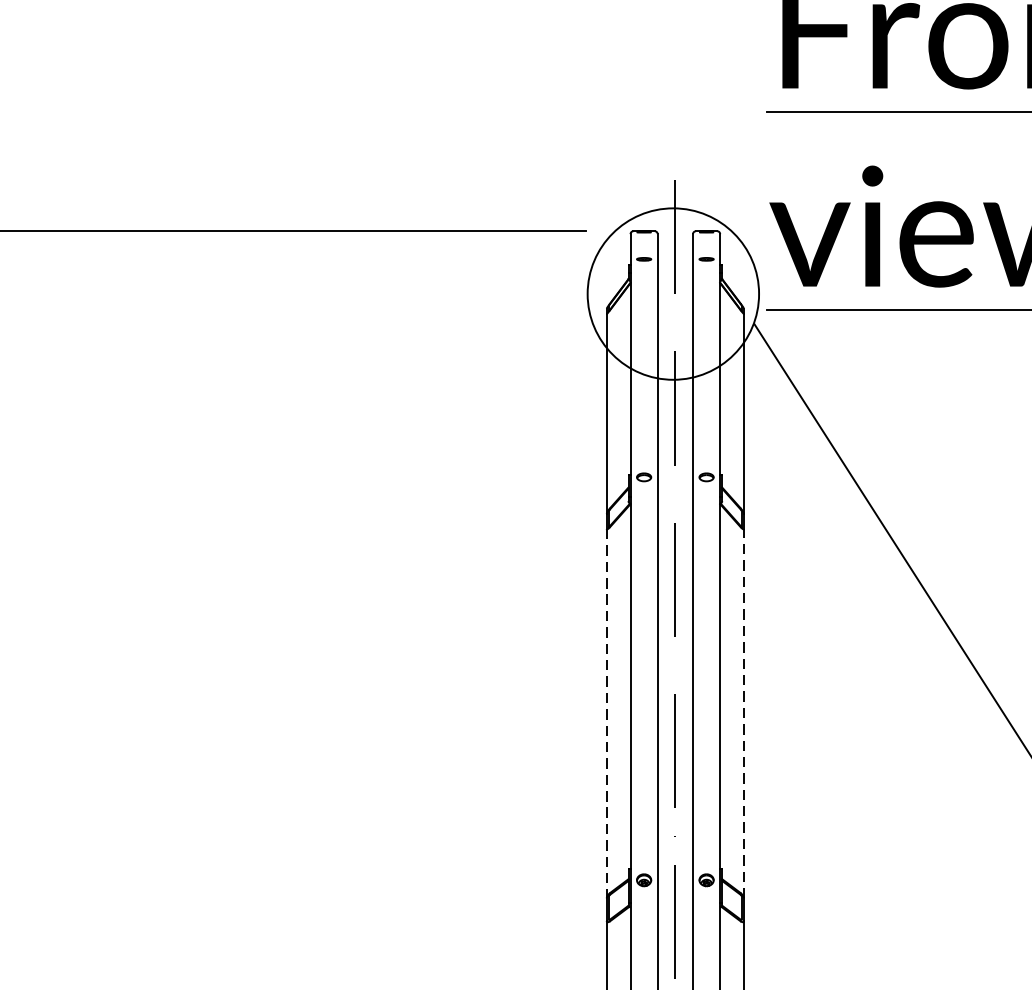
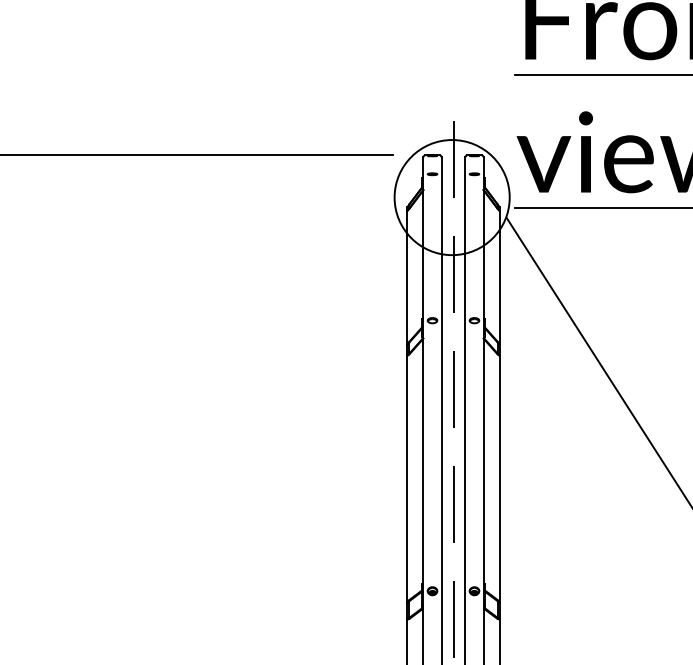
line: (743, 712) -> (499, 478), dashed -> solid
line: (606, 713) -> (407, 479), dashed -> solid

